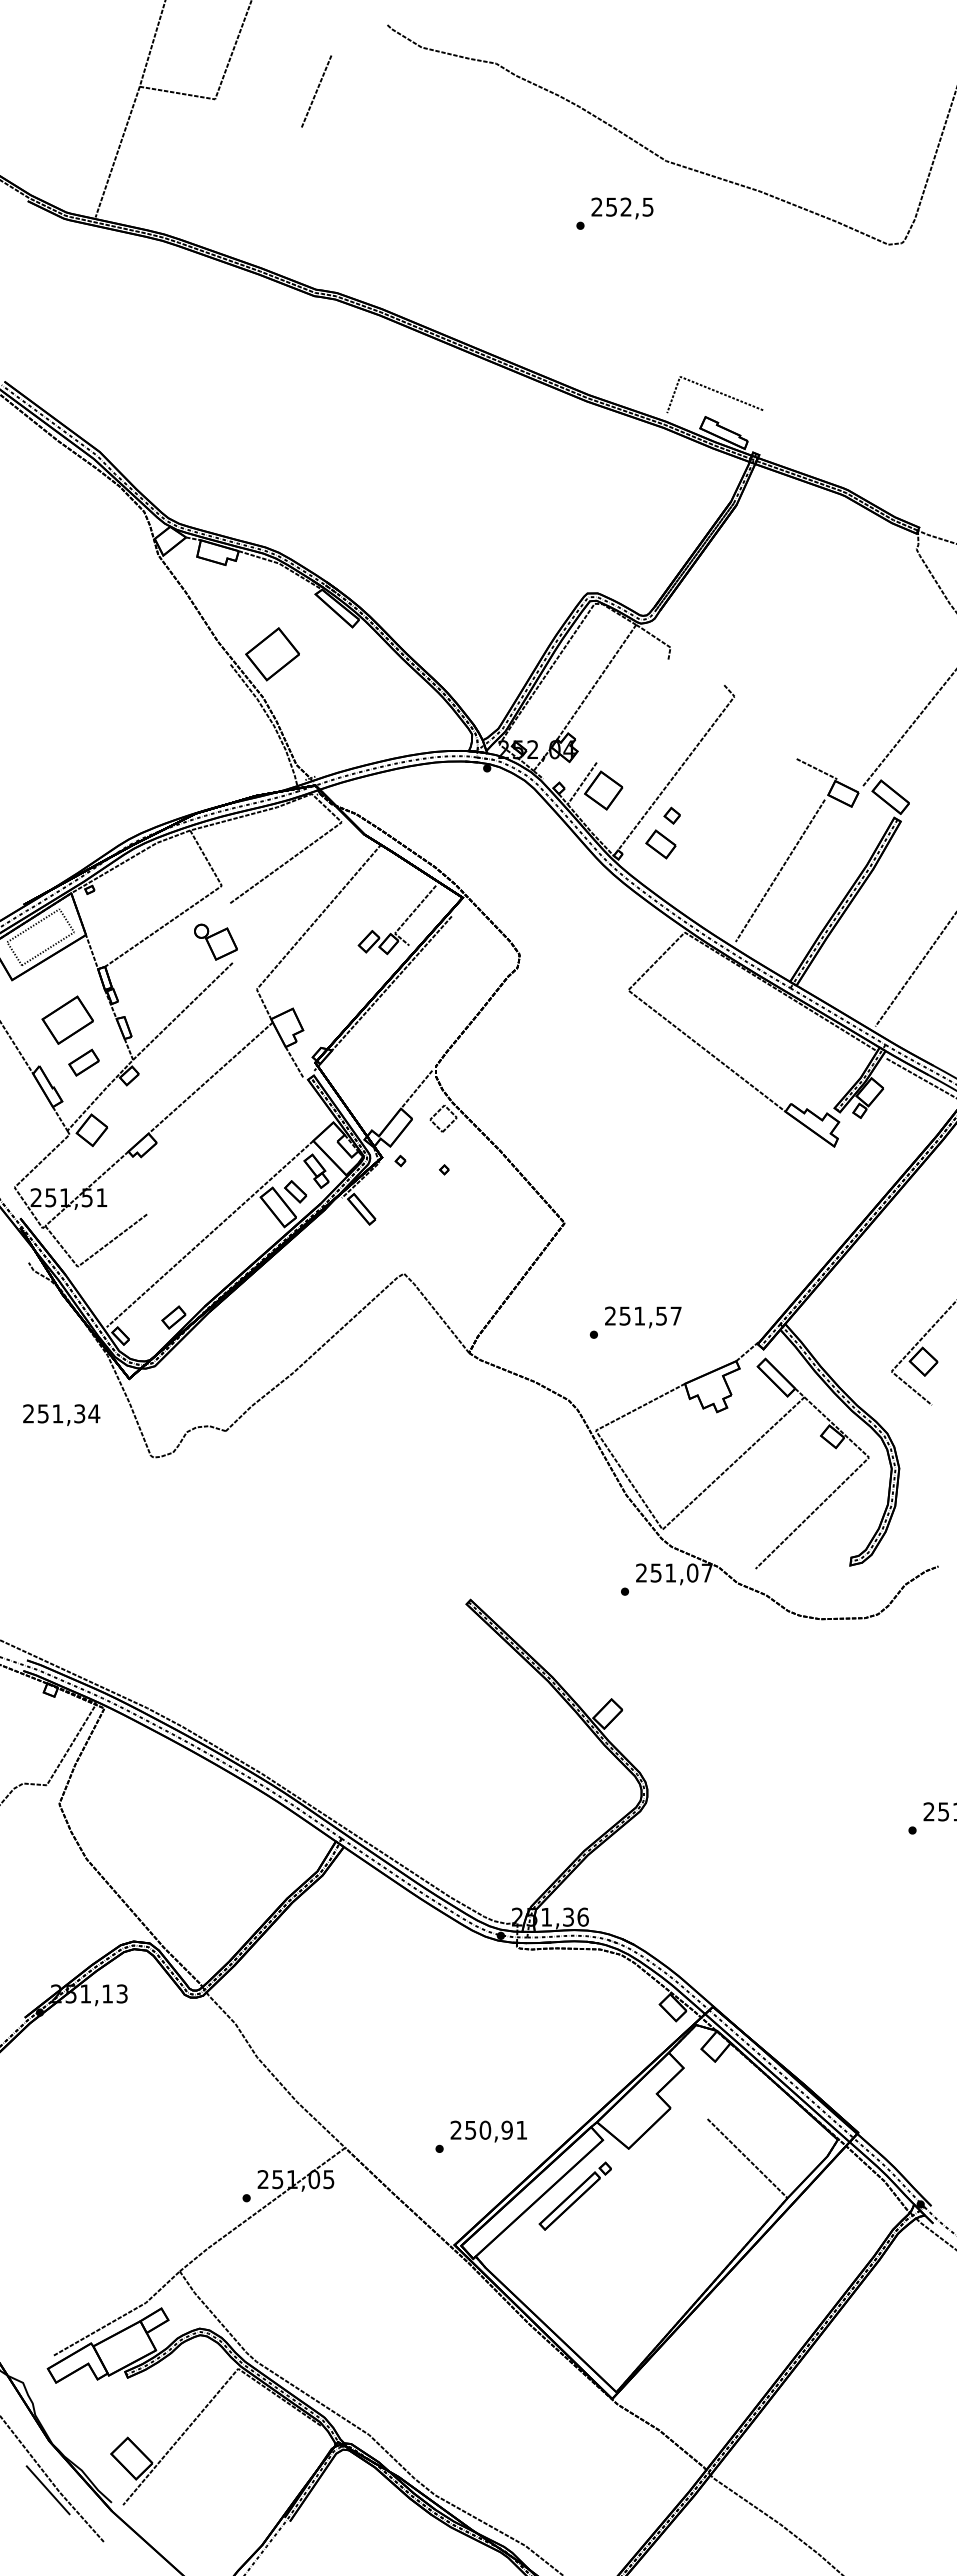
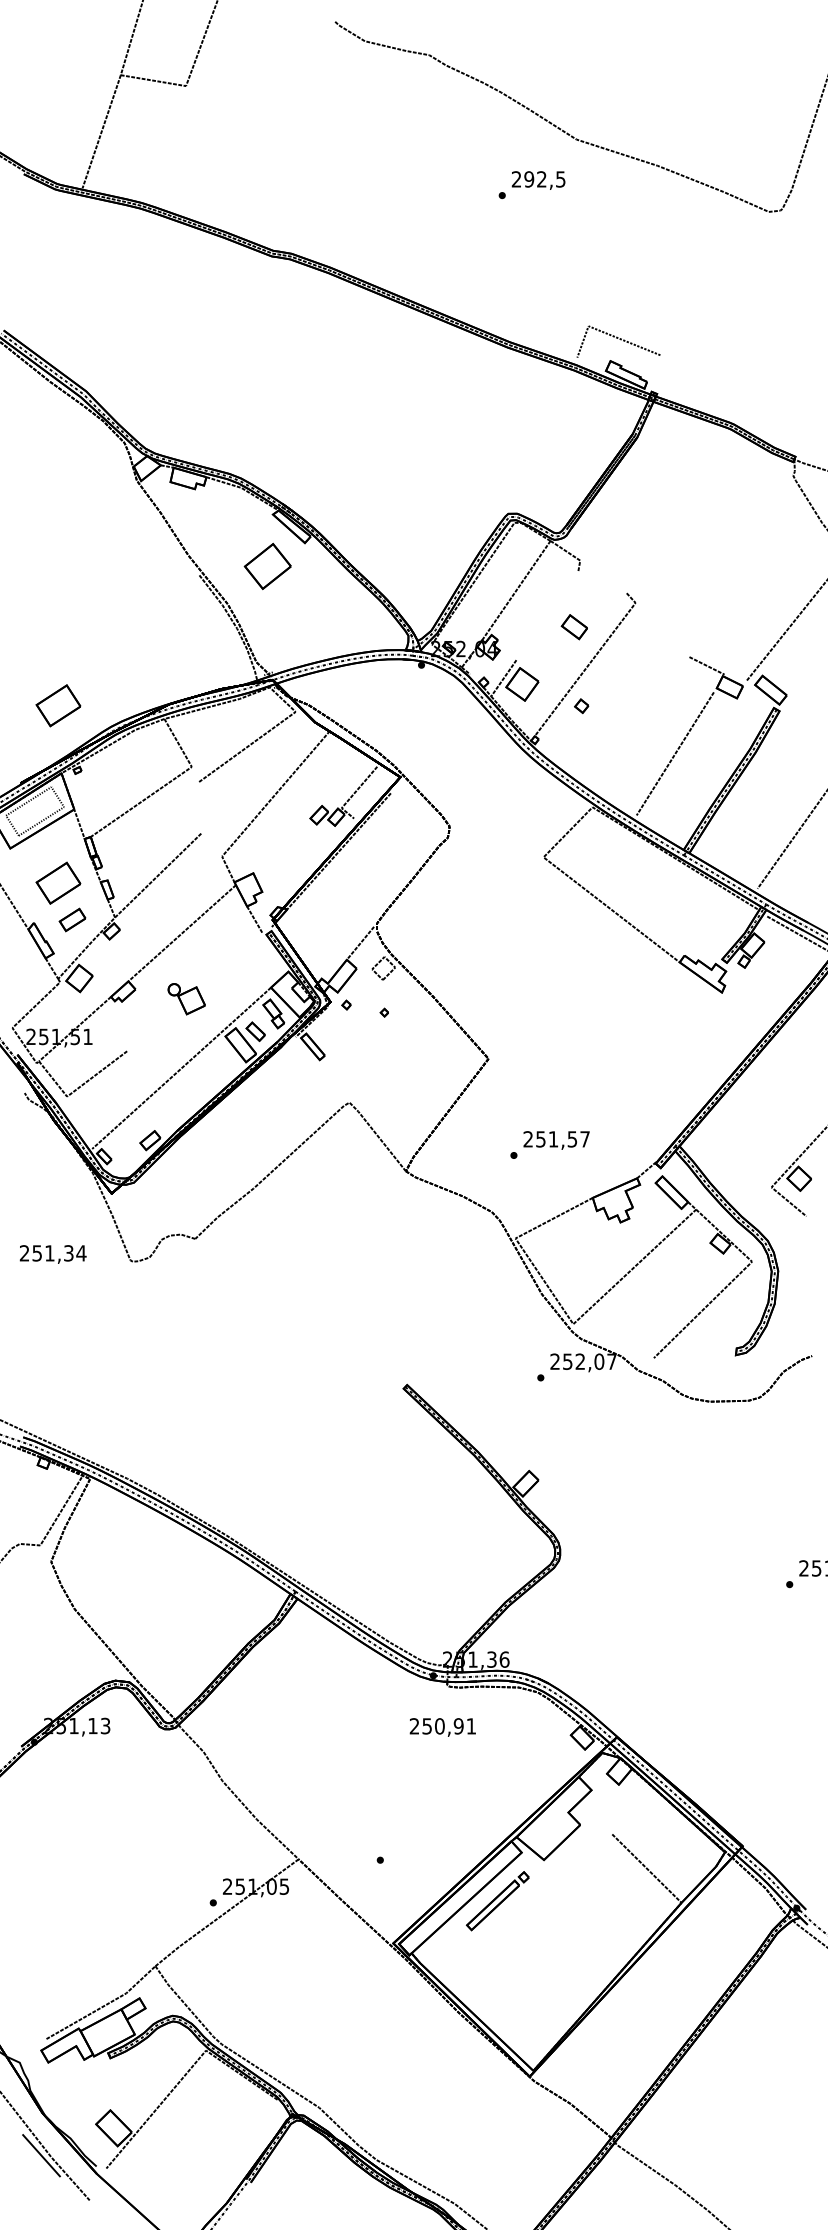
line: (316, 91) -> (273, 79), removed
text: (611, 206) -> (529, 178), 252,5 -> 292,5
part: (272, 654) -> (267, 566), moved
part: (67, 814) -> (58, 705), added
part: (660, 844) -> (574, 627), moved
part: (215, 941) -> (186, 998), moved
text: (61, 1414) -> (53, 1253), moved
text: (670, 1572) -> (580, 1361), 251,07 -> 252,07
text: (488, 2131) -> (442, 1727), moved

